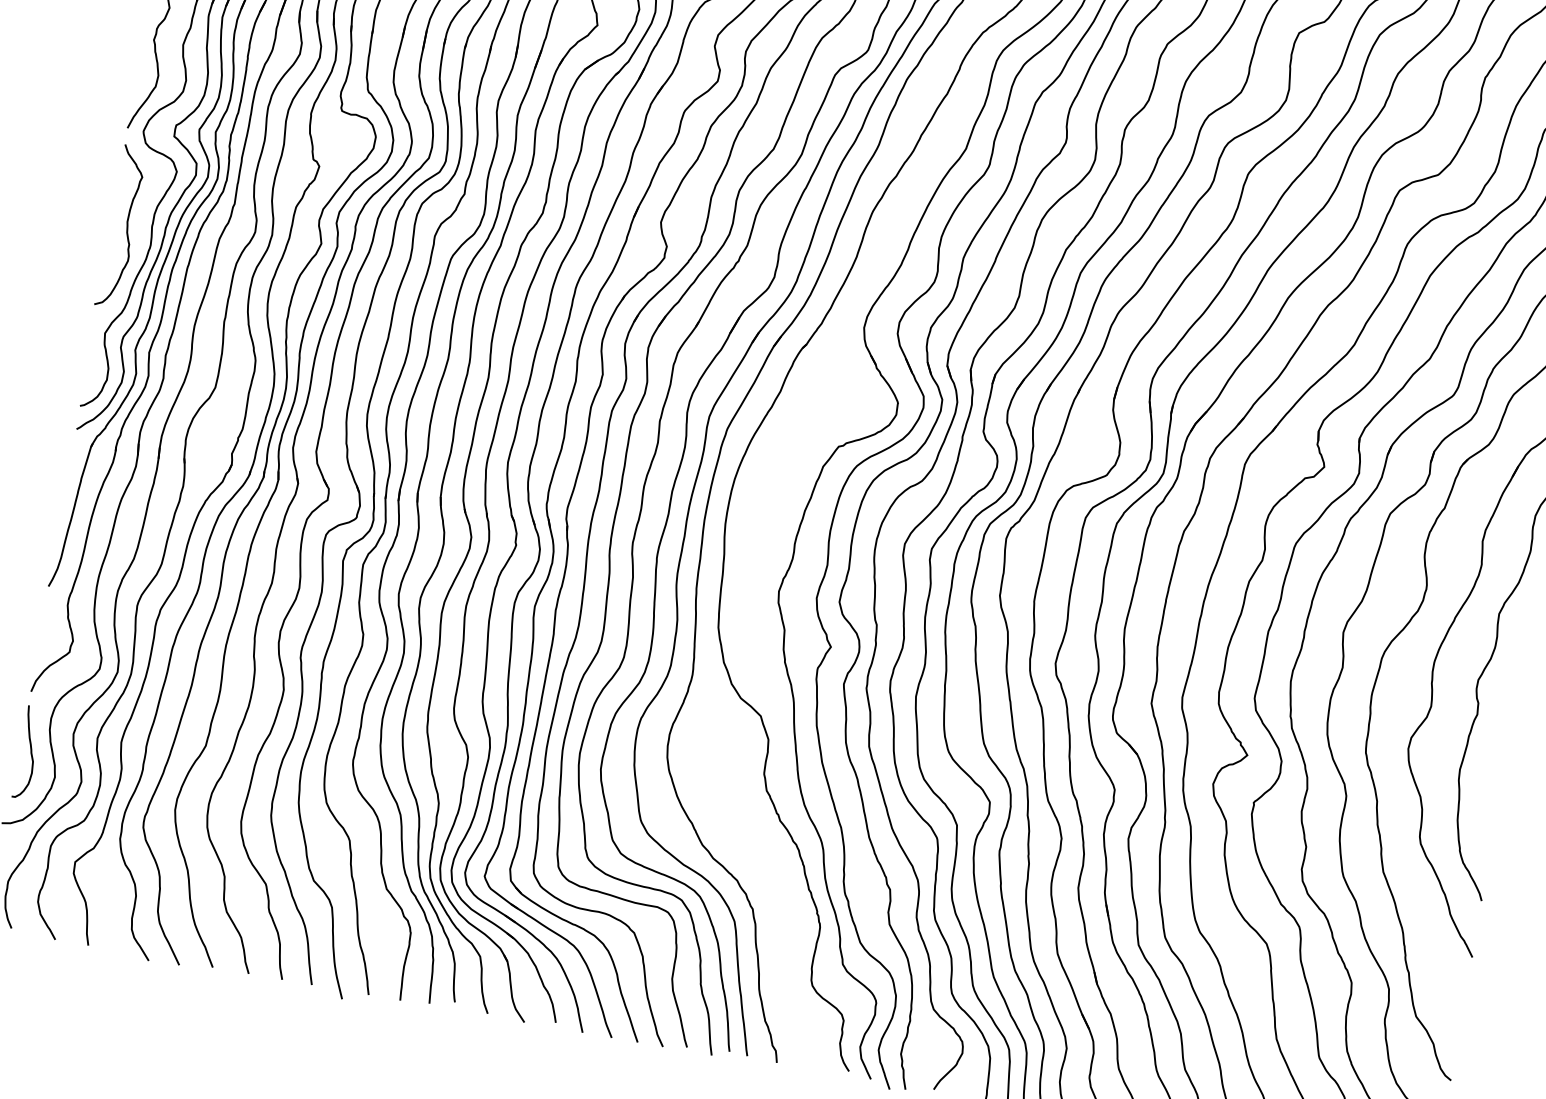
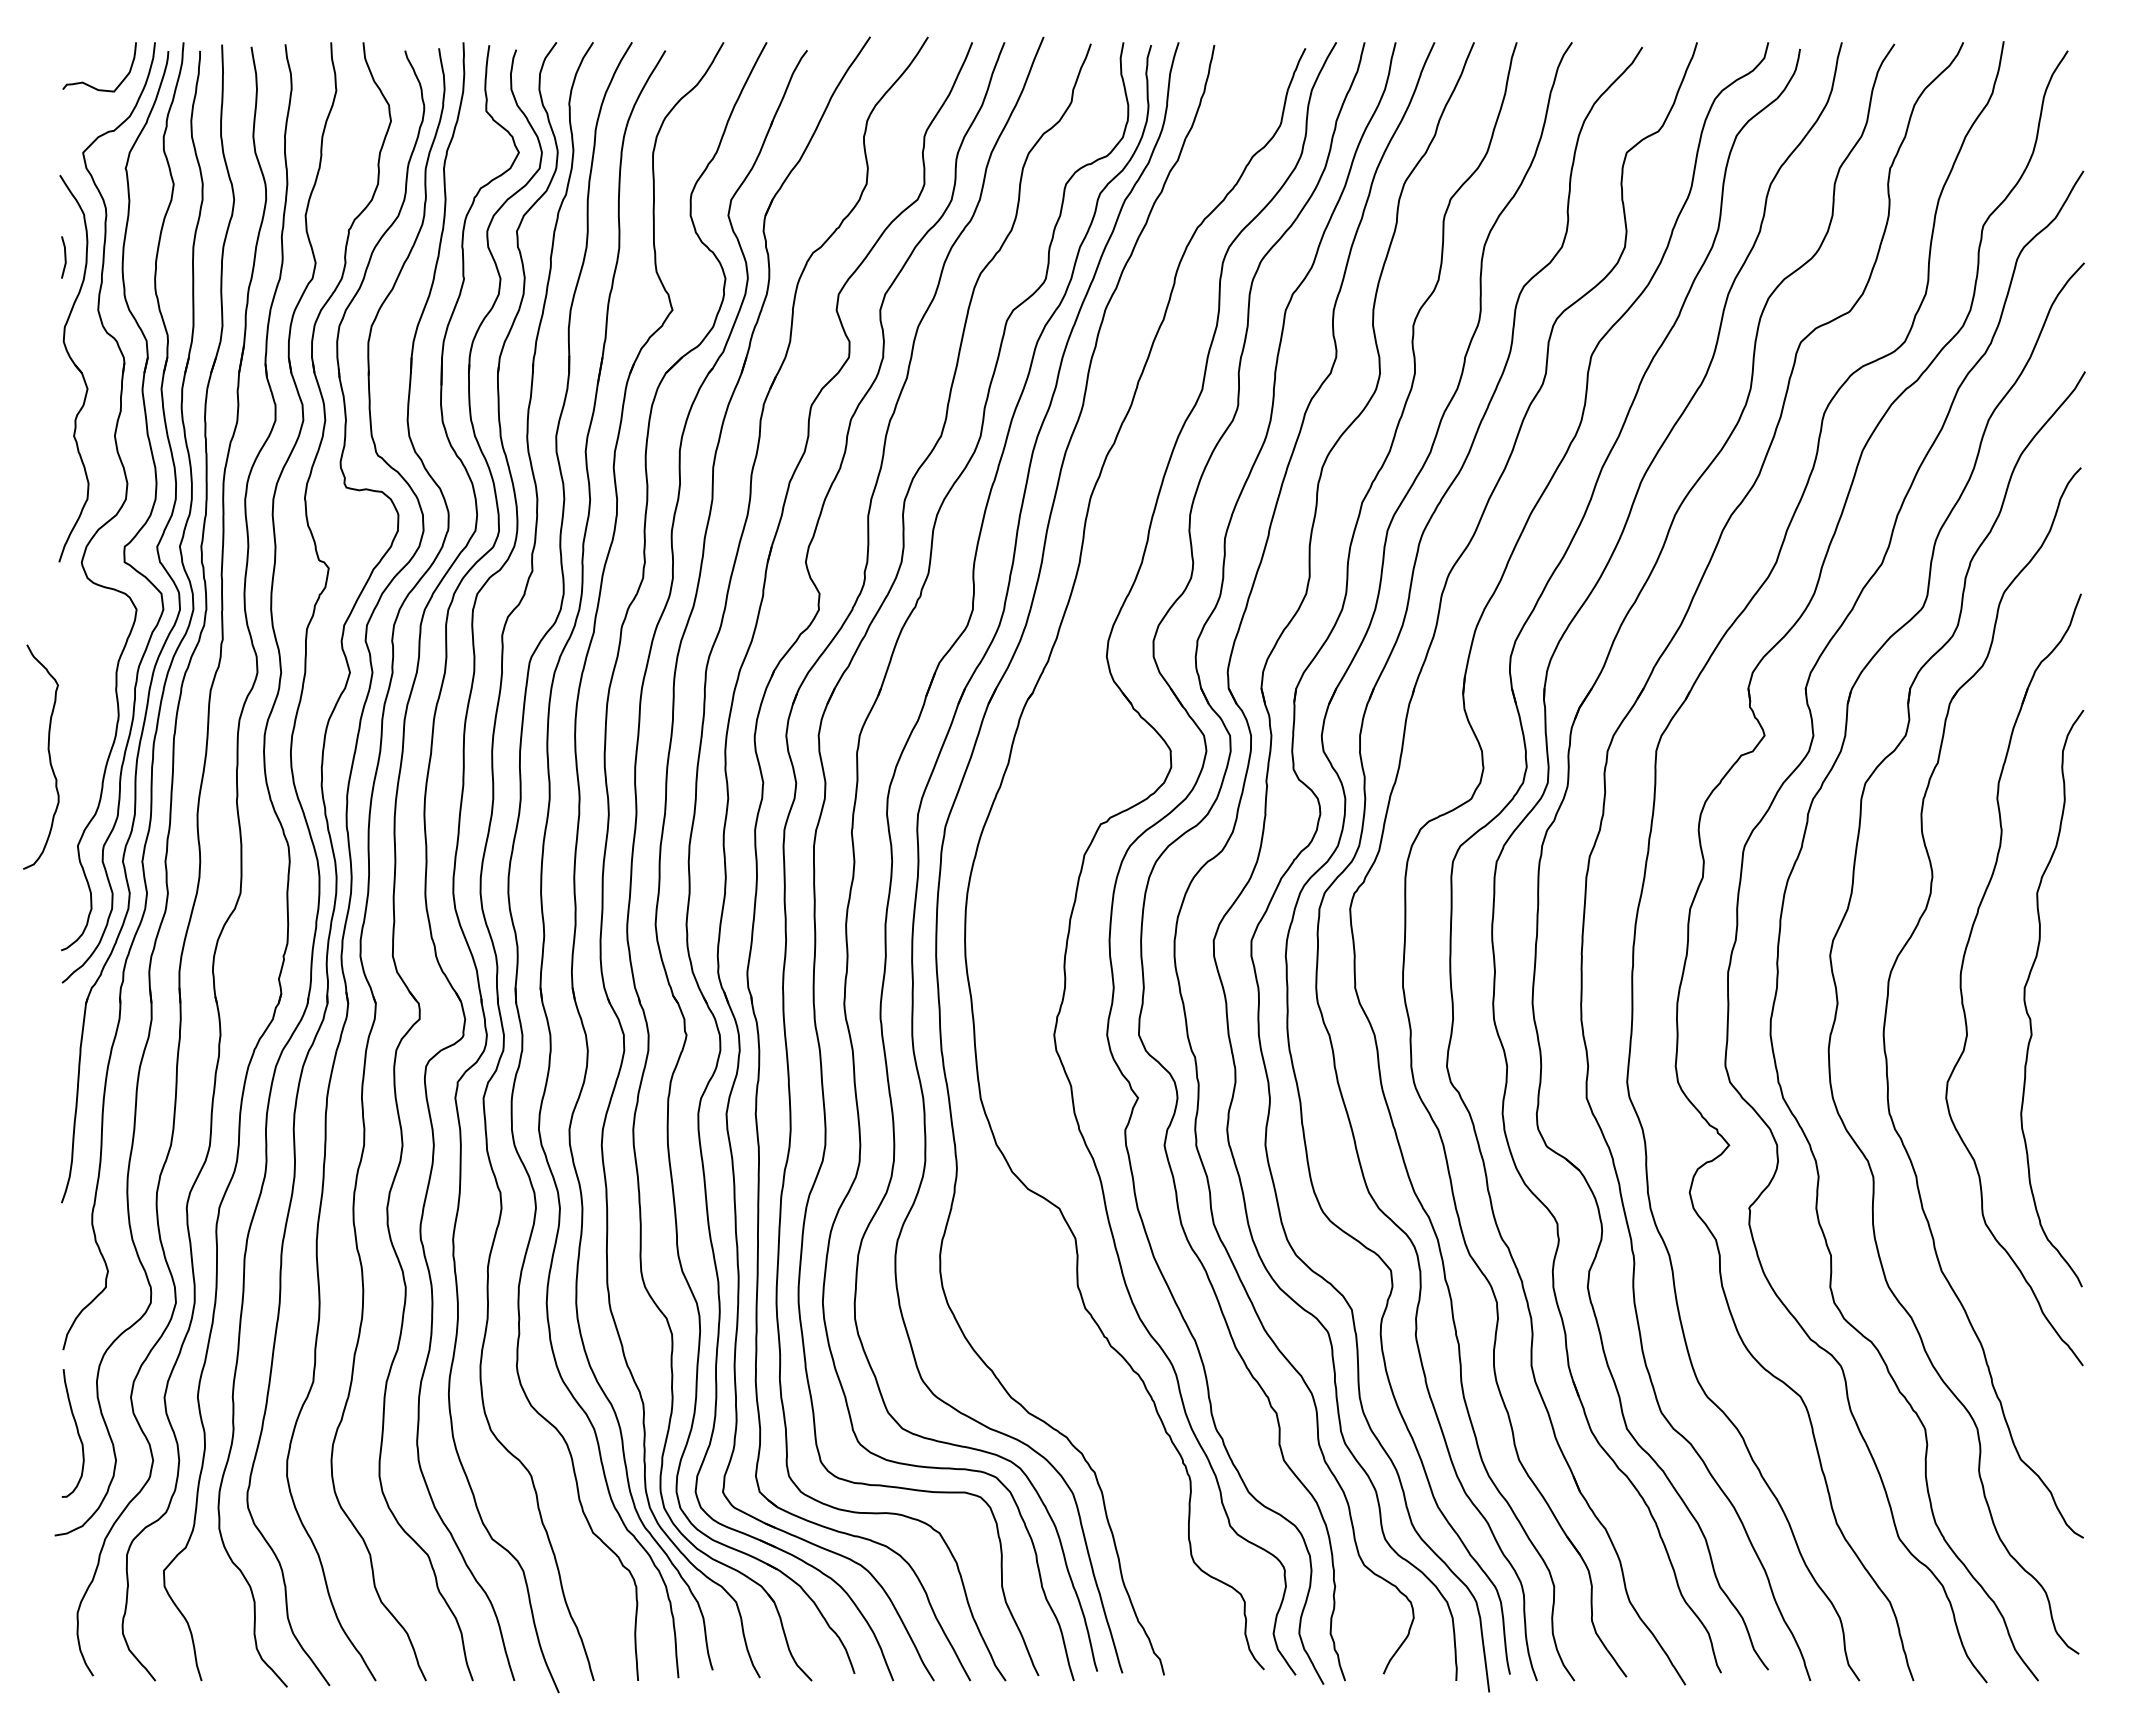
curve: (126, 226) -> (48, 756), moved

